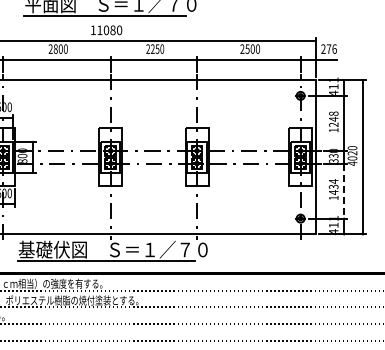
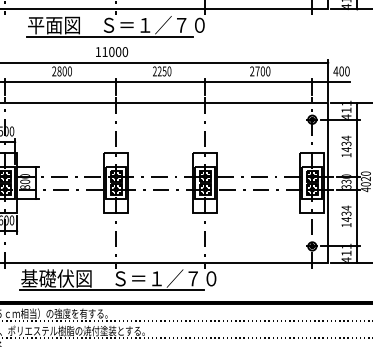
text: (112, 30) -> (118, 52), 11080 -> 11000
text: (247, 48) -> (257, 70), 2500 -> 2700
text: (328, 48) -> (341, 70), 276 -> 400
text: (333, 119) -> (346, 144), 1248 -> 1434
line: (344, 191) -> (357, 218), dashed -> solid

